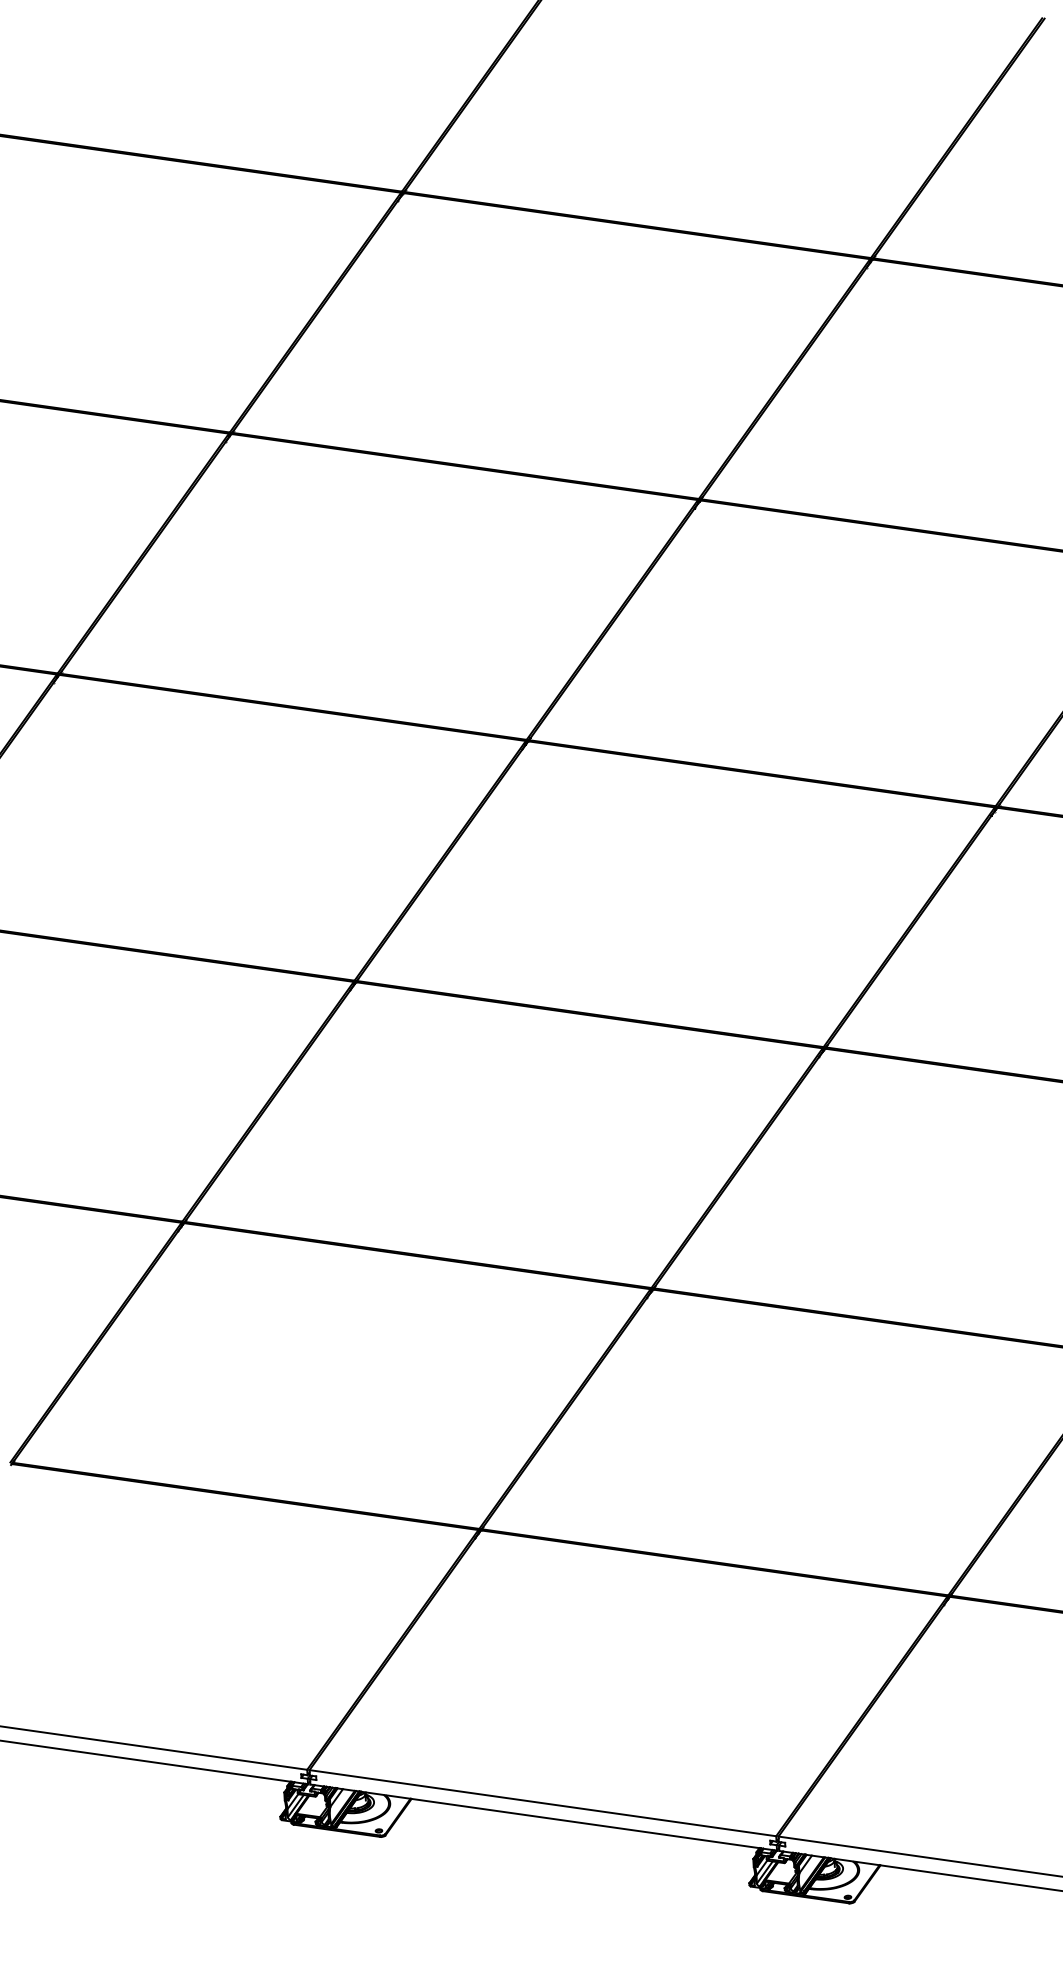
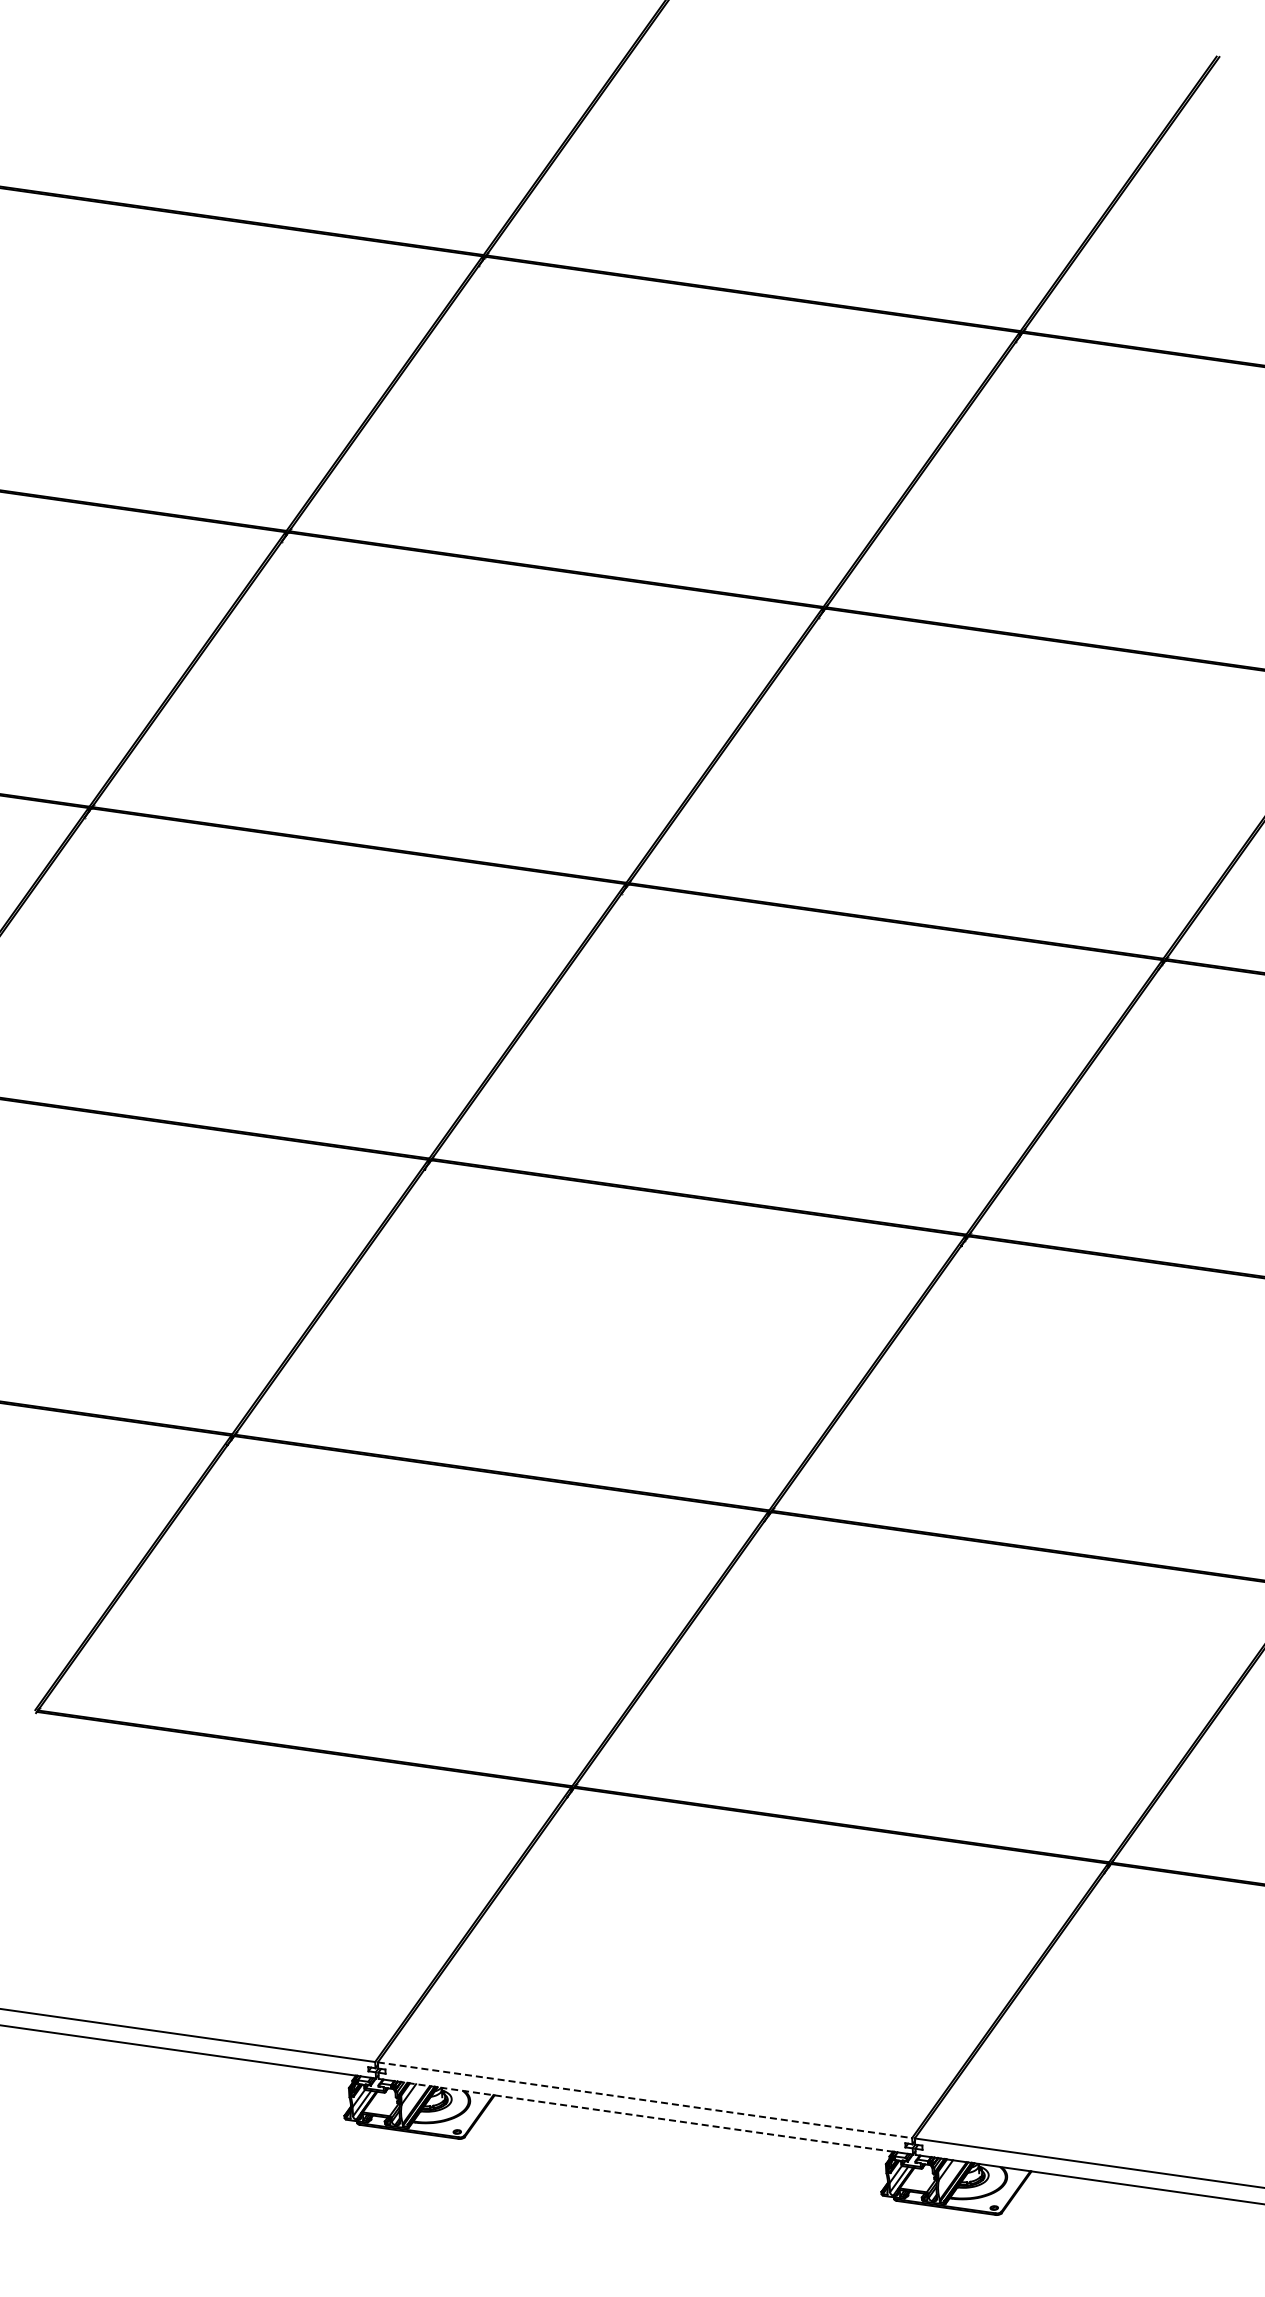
line: (542, 1803) -> (644, 2100), solid -> dashed
line: (543, 1817) -> (645, 2116), solid -> dashed

